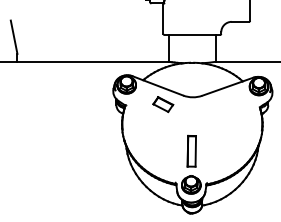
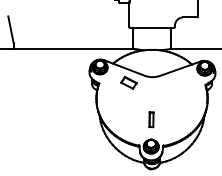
part: (191, 150) -> (151, 119), size x0.6

